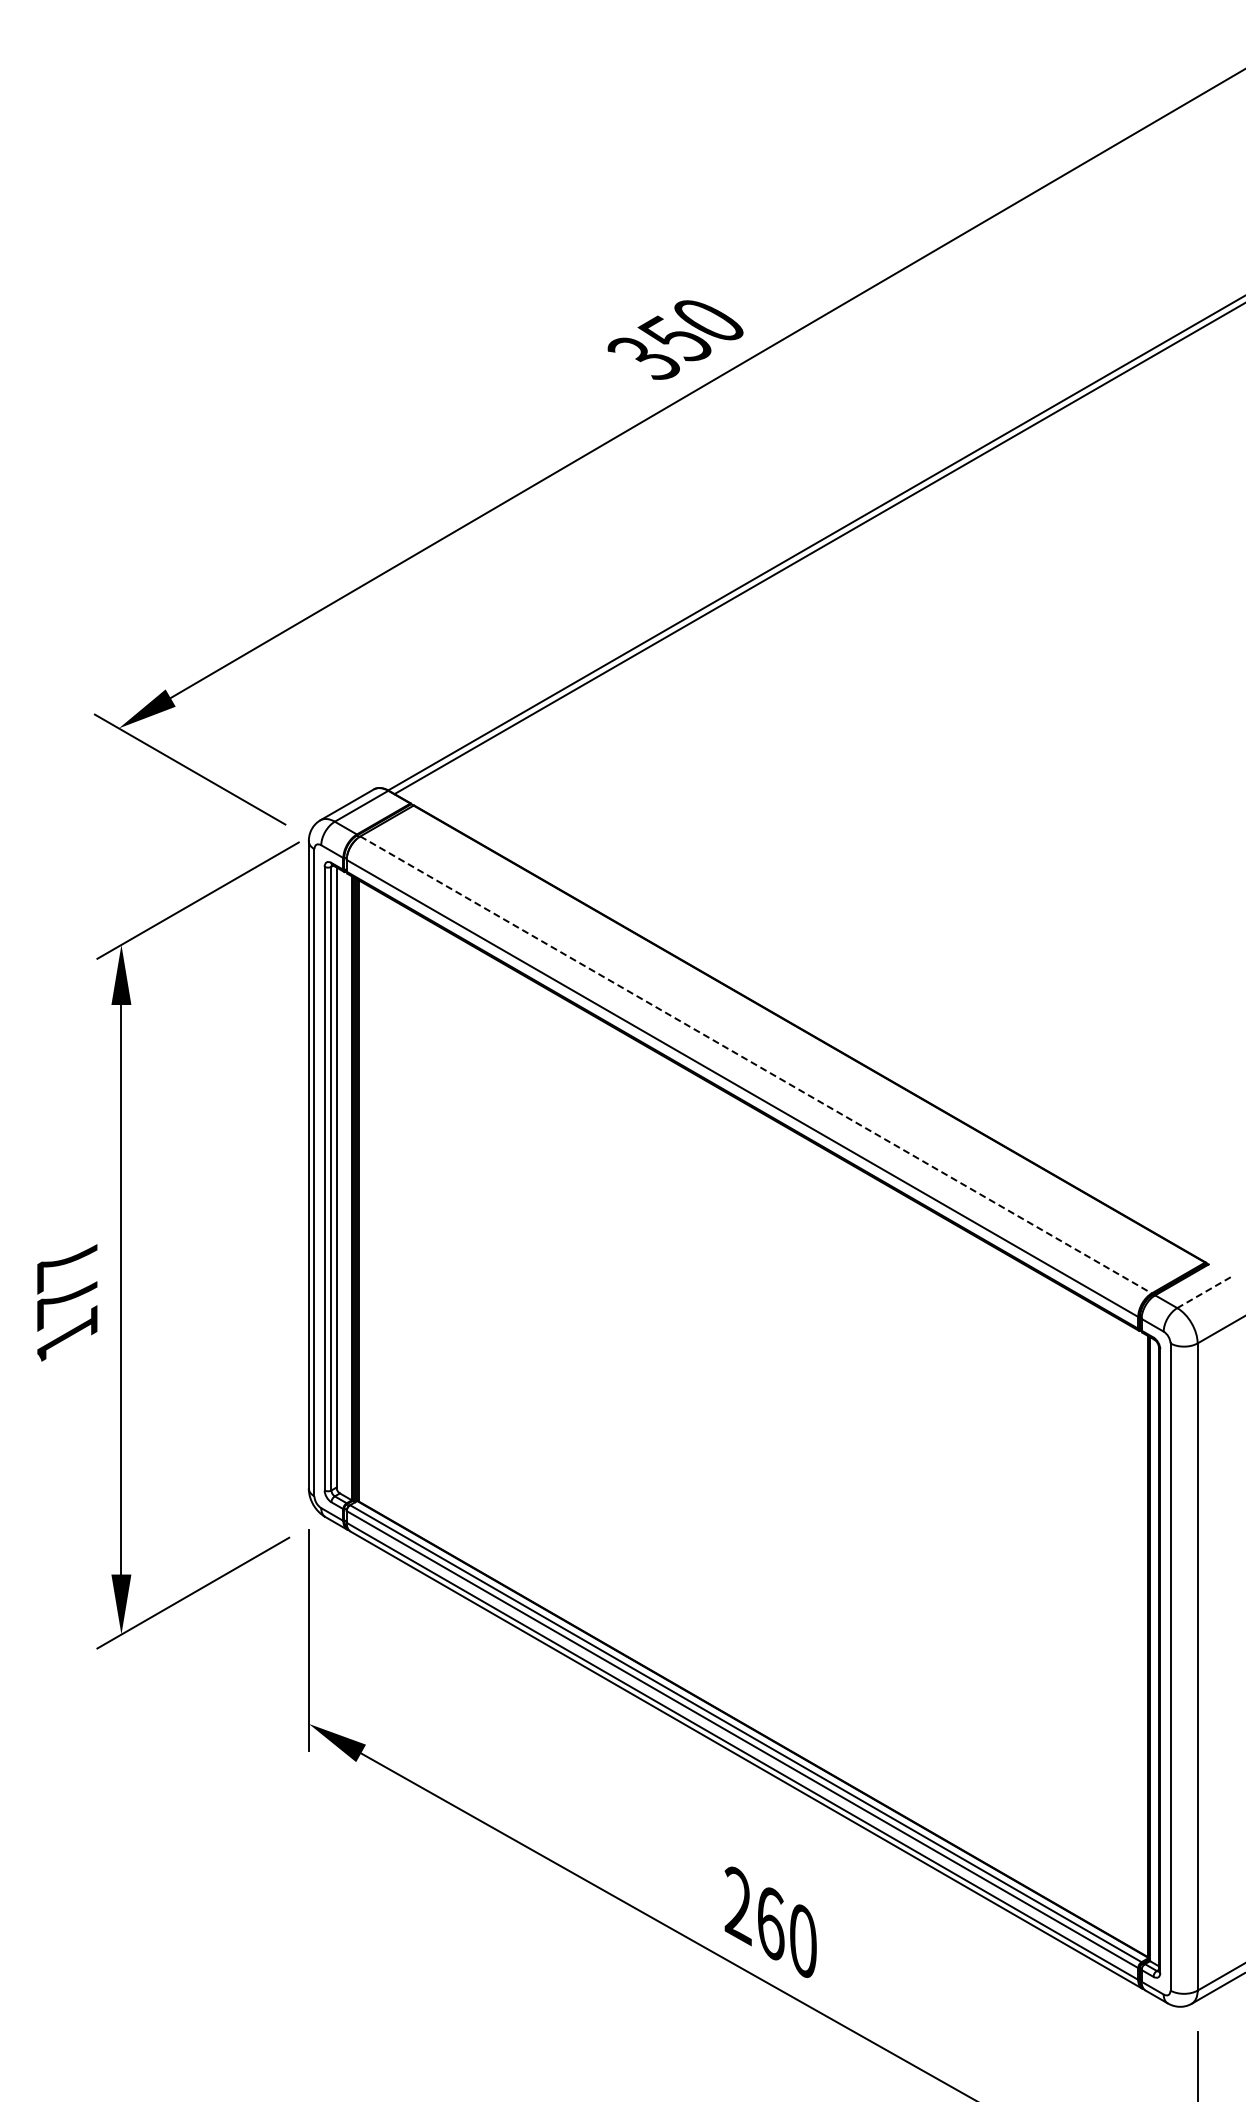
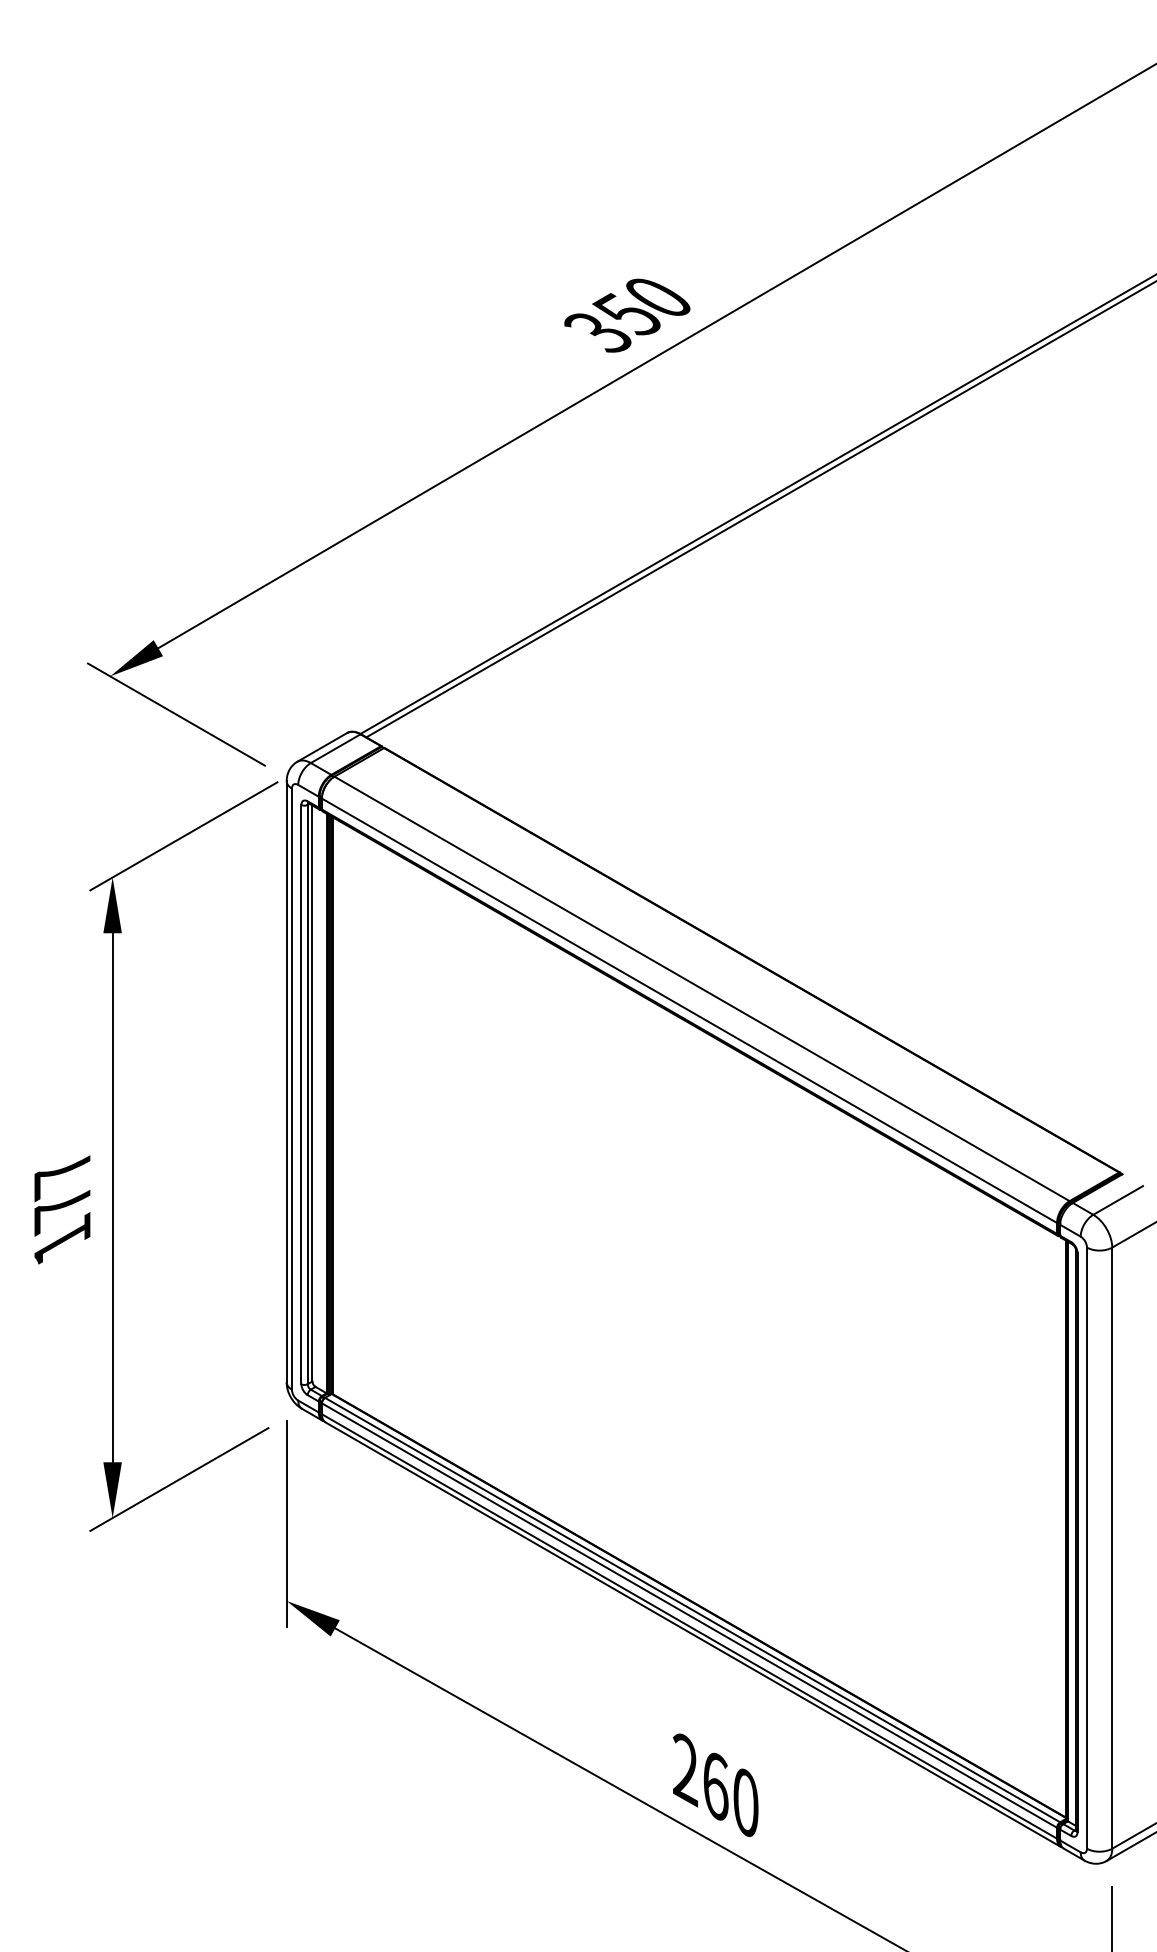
line: (756, 1064) -> (702, 988), dashed -> solid
line: (1204, 1292) -> (1118, 1200), dashed -> solid

